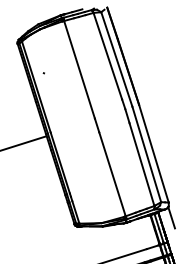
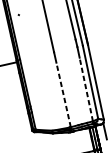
line: (141, 164) -> (85, 89), solid -> dashed
line: (112, 173) -> (63, 94), solid -> dashed

